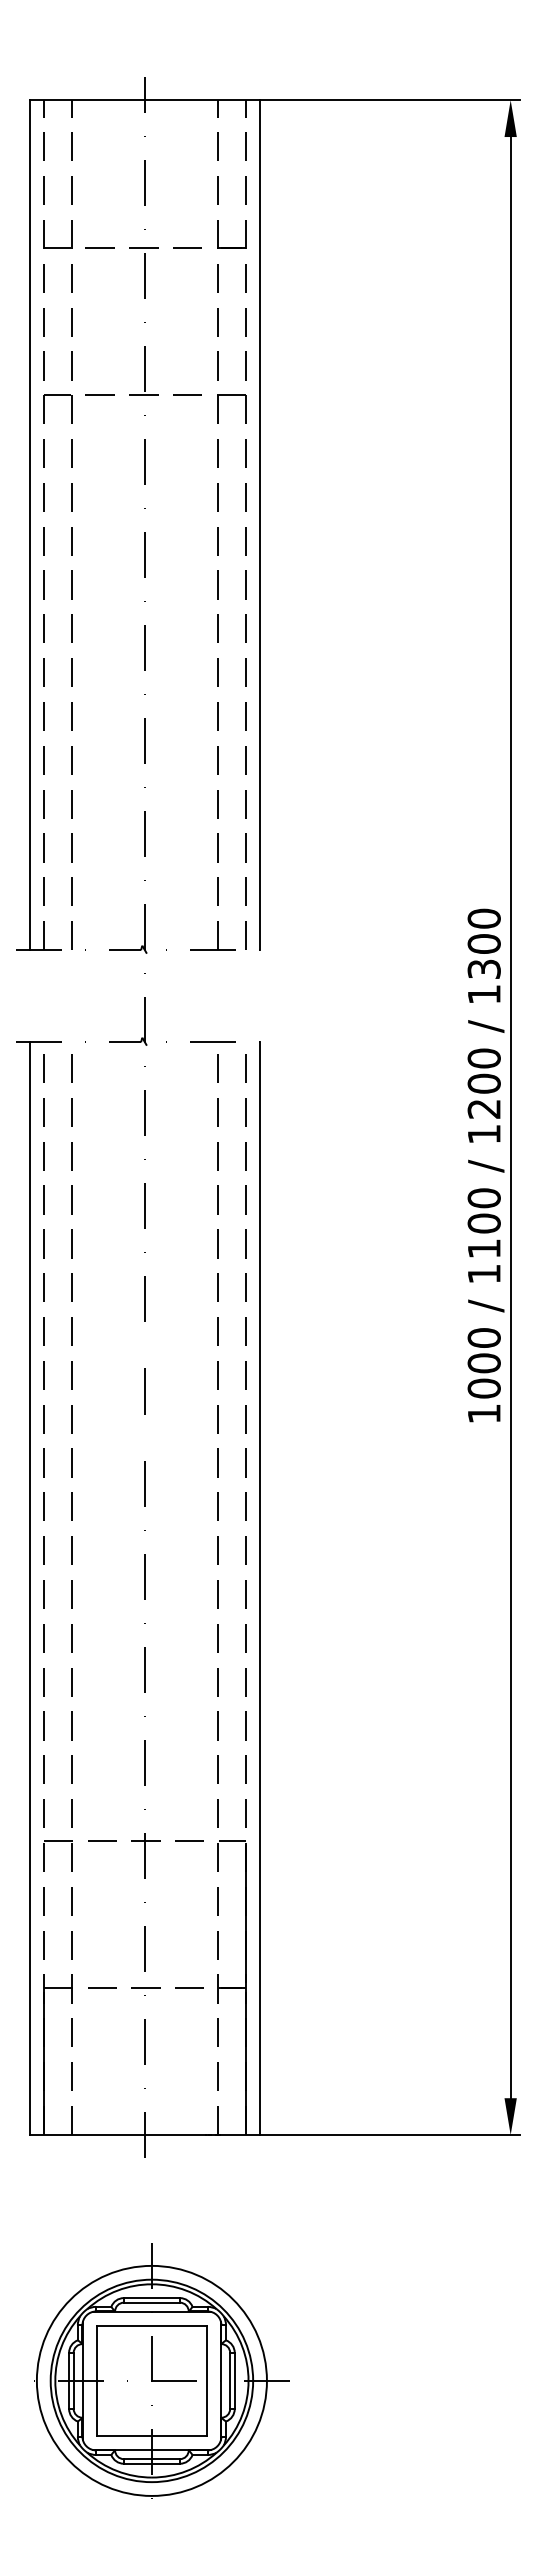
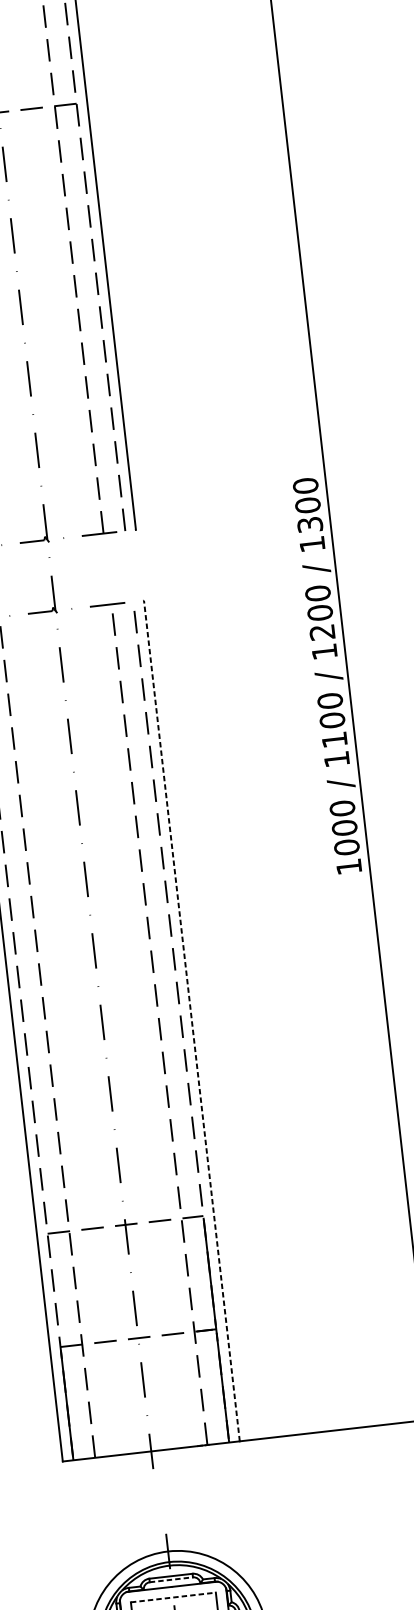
line: (259, 1588) -> (191, 1020), solid -> dashed
line: (152, 2302) -> (171, 1579), solid -> dashed
line: (152, 2325) -> (173, 1597), solid -> dashed

